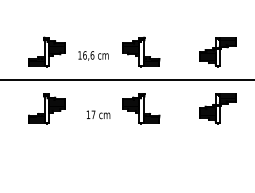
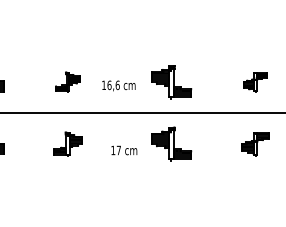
part: (46, 52) -> (67, 82), size x0.6
part: (218, 52) -> (255, 82), size x0.6
part: (46, 108) -> (67, 143), size x0.7
part: (218, 109) -> (255, 144), size x0.7

